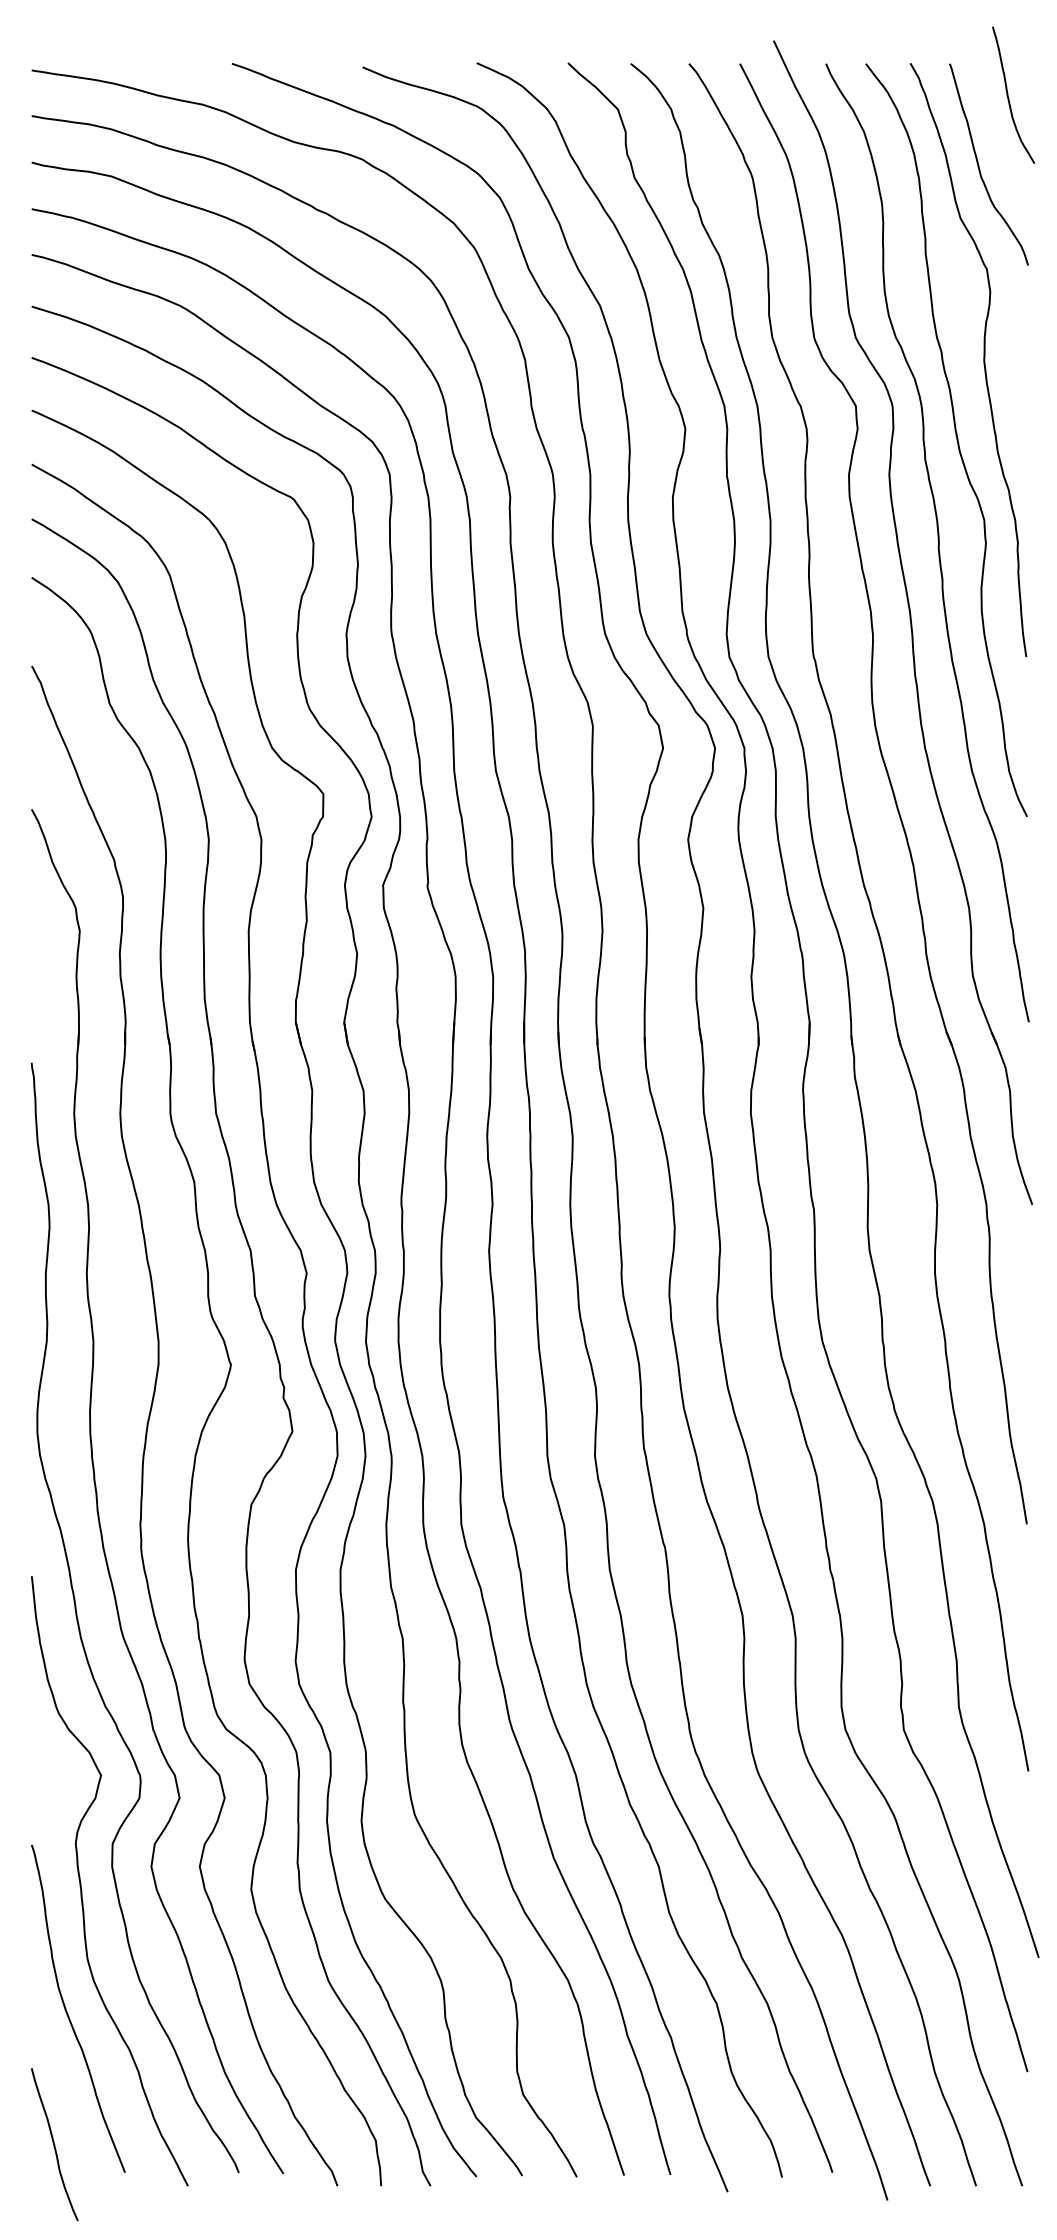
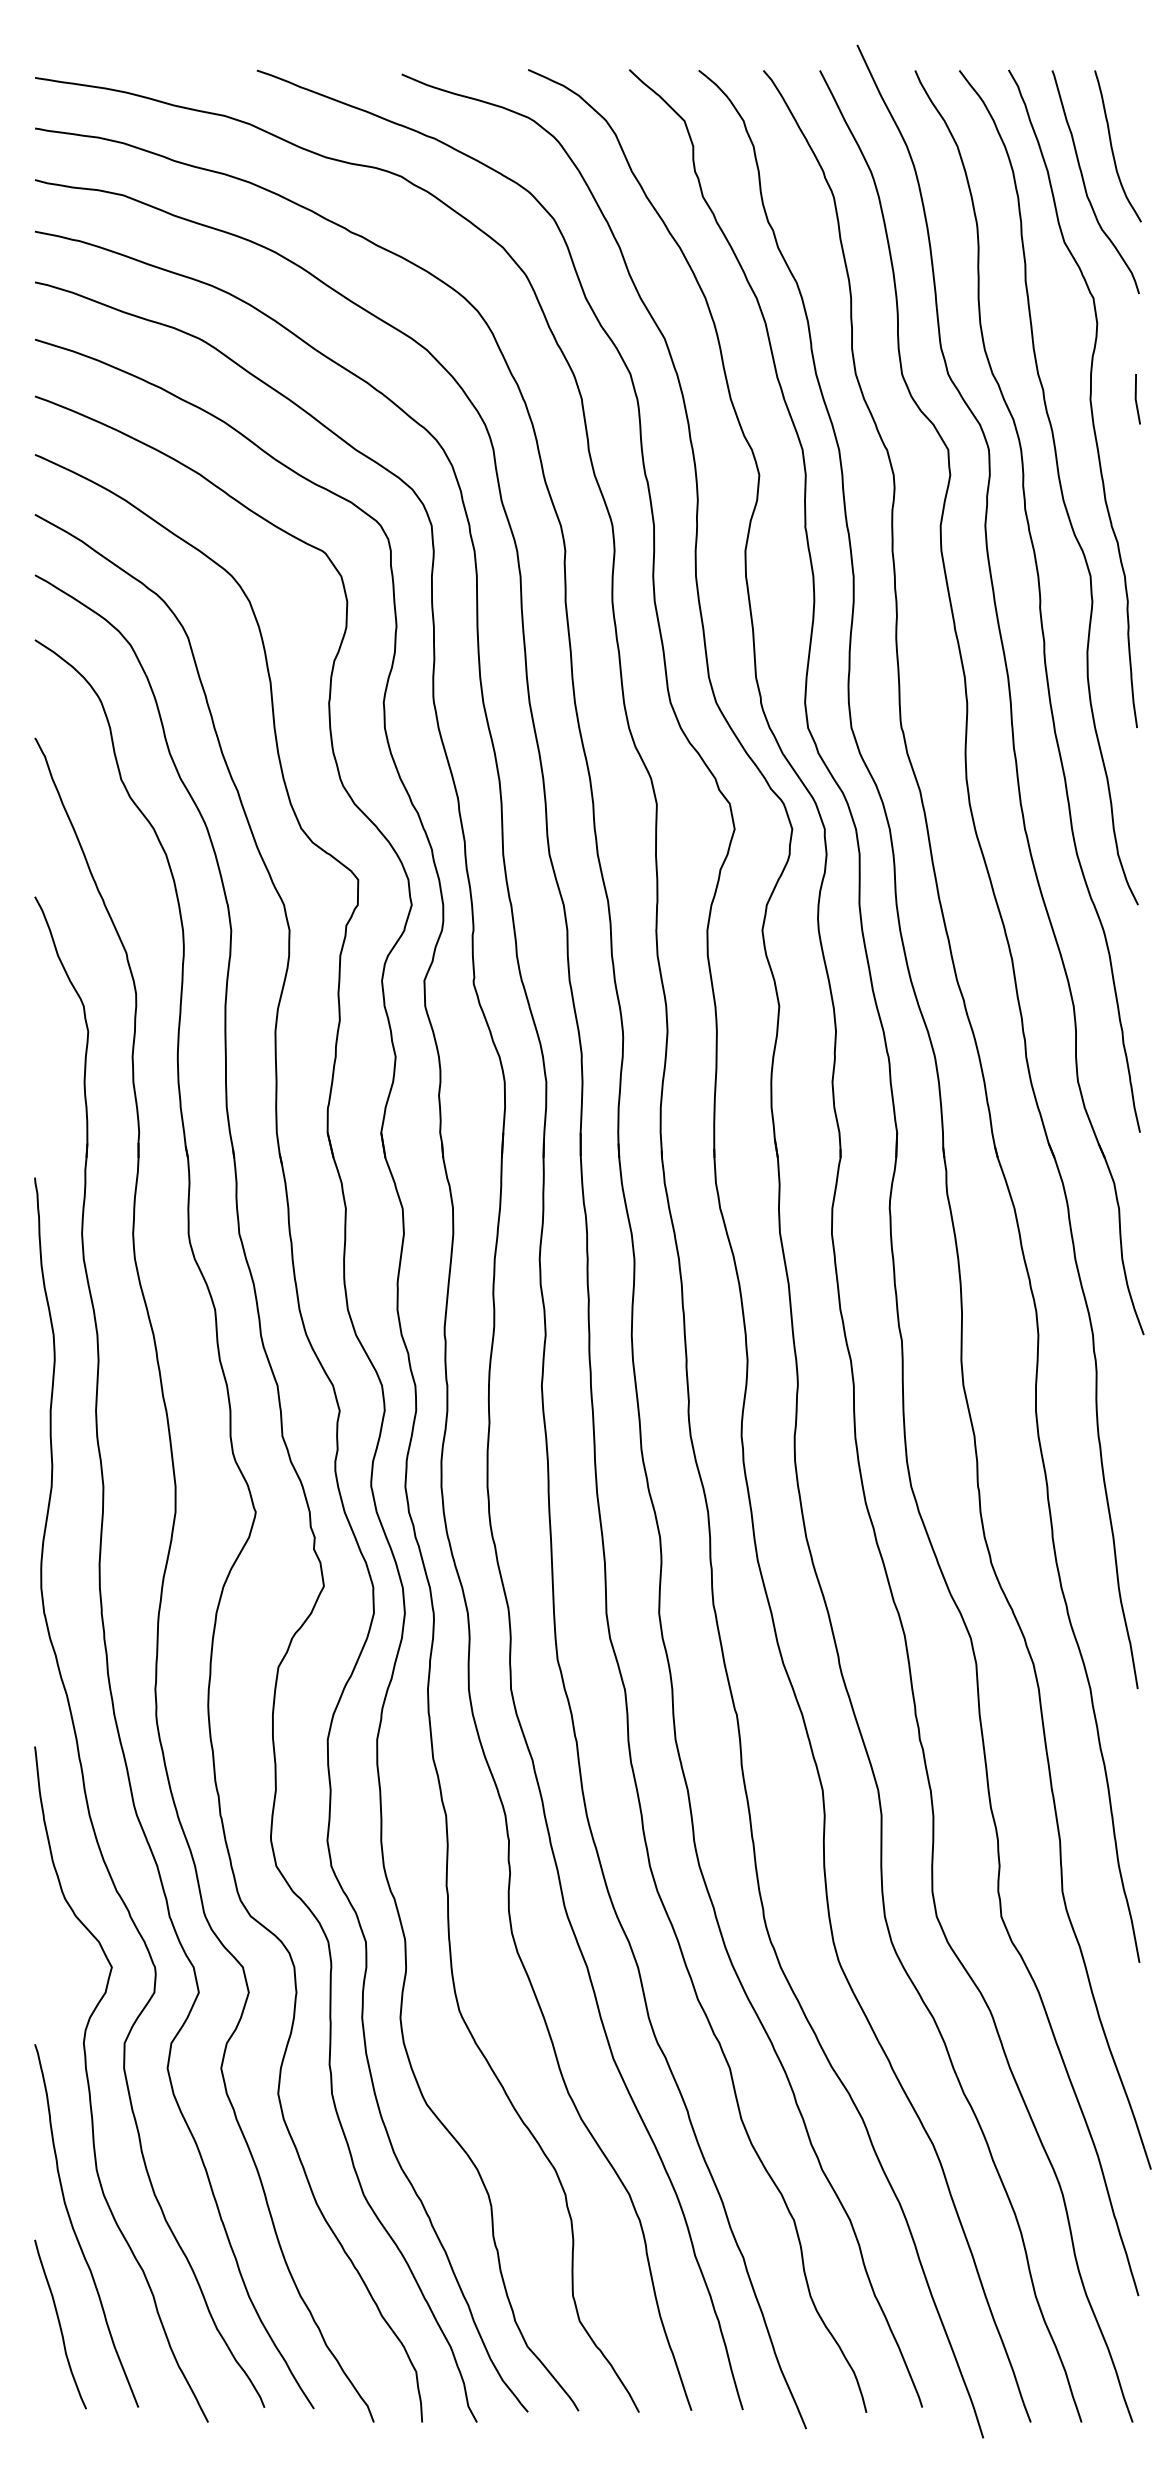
curve: (1008, 95) -> (1112, 146), moved
line: (1025, 360) -> (1136, 399), added
curve: (54, 2144) -> (60, 2324), moved

